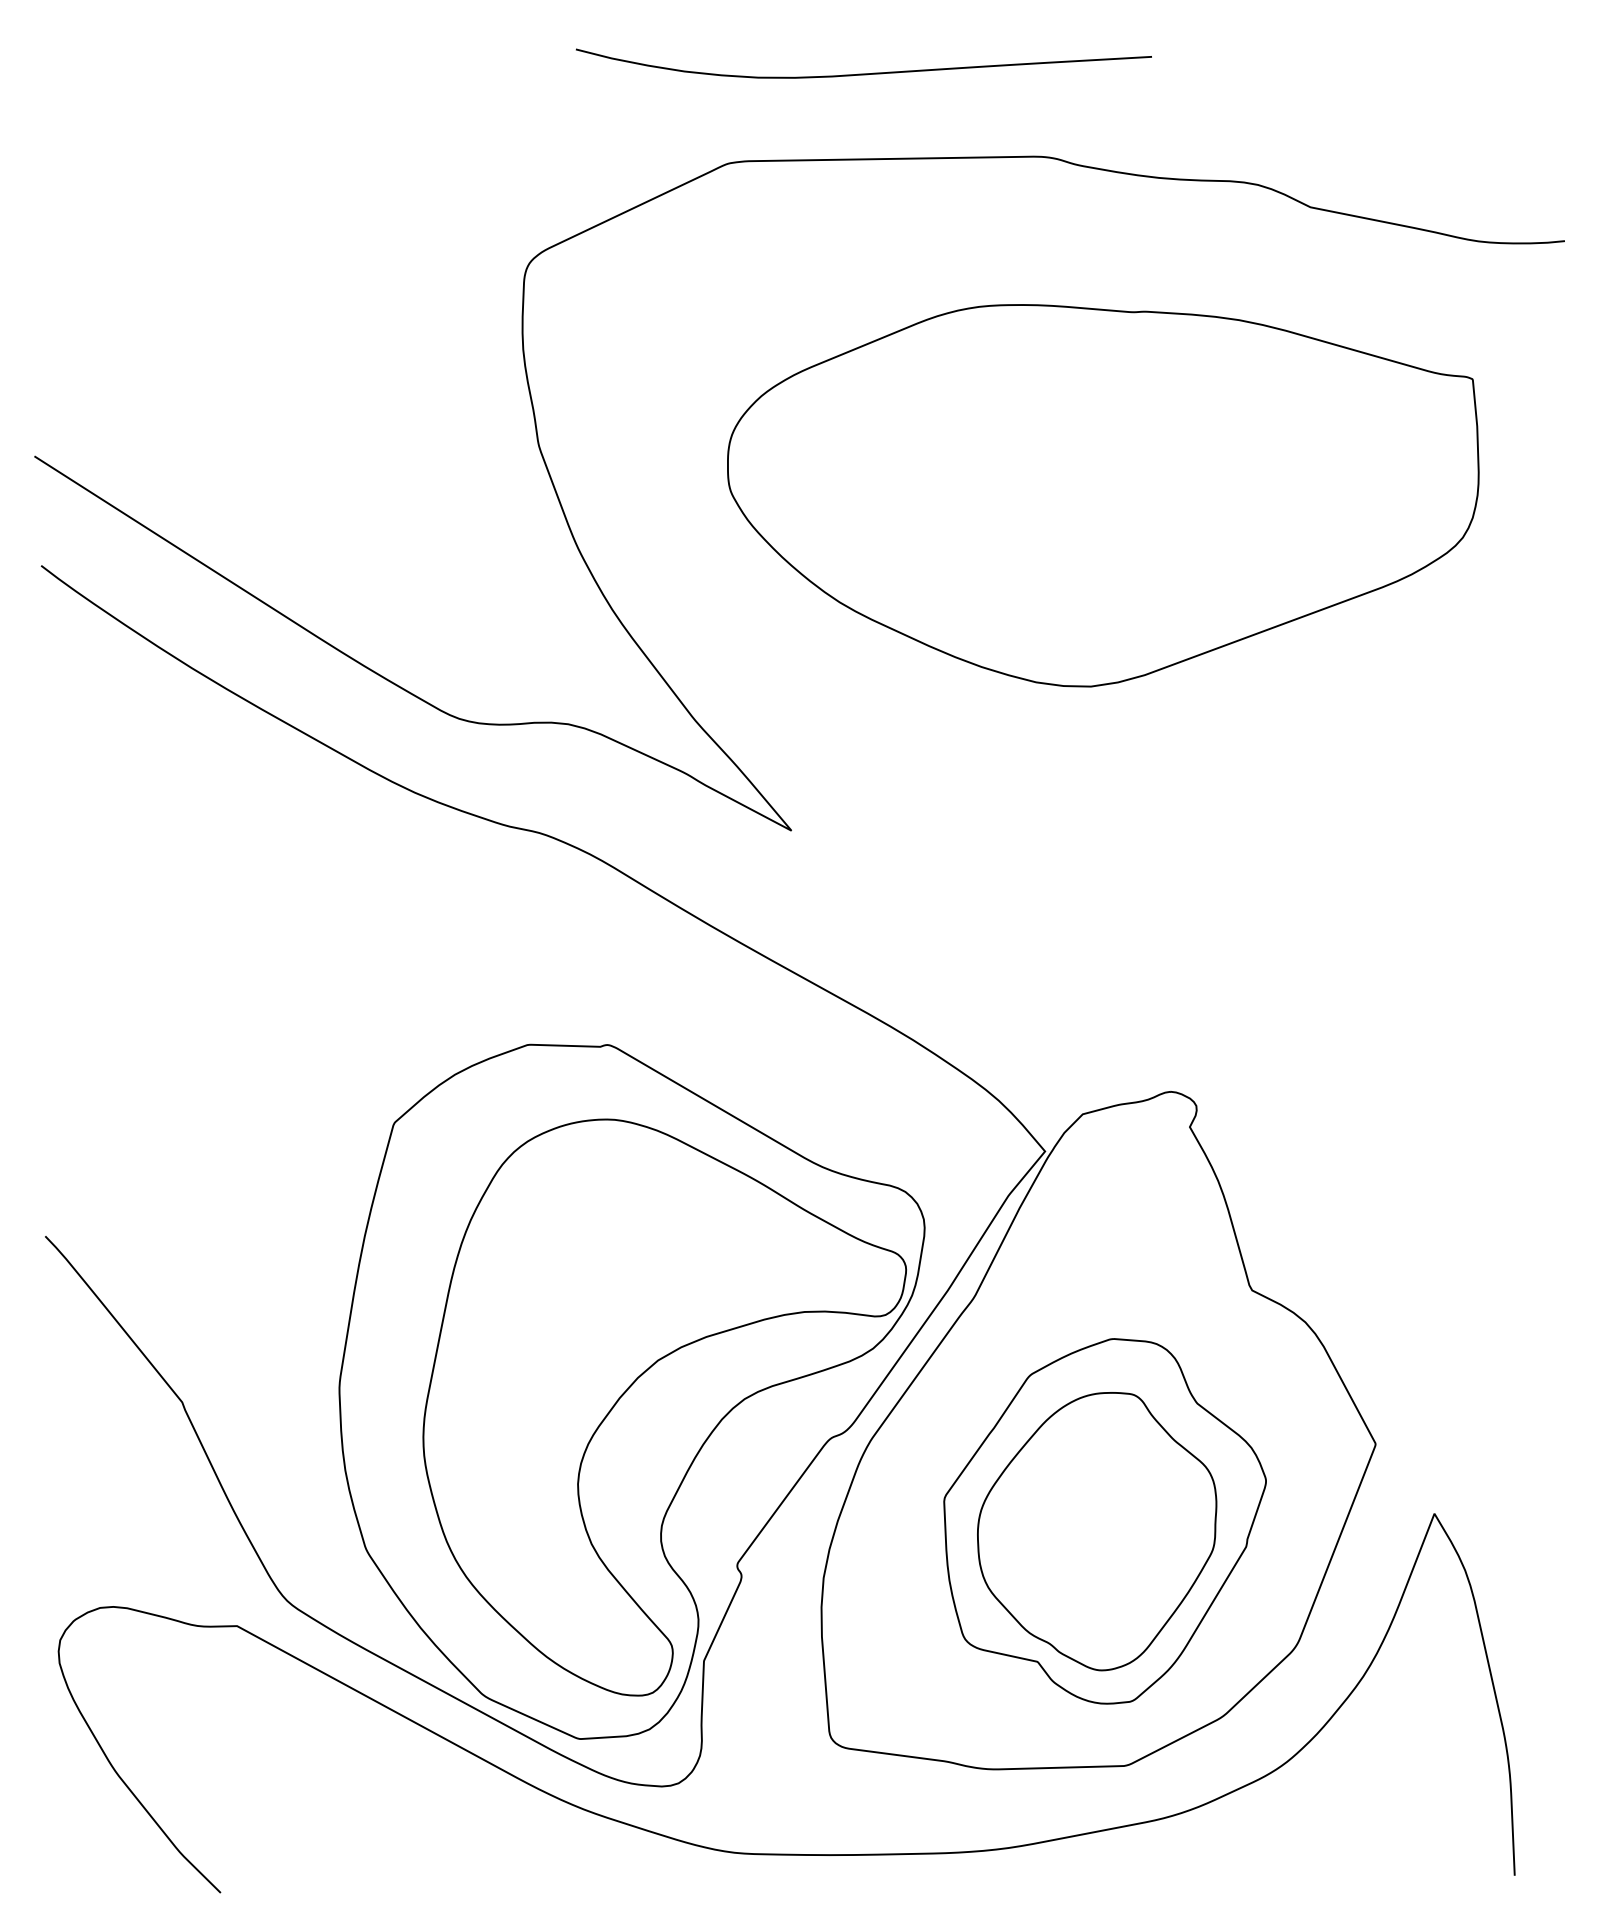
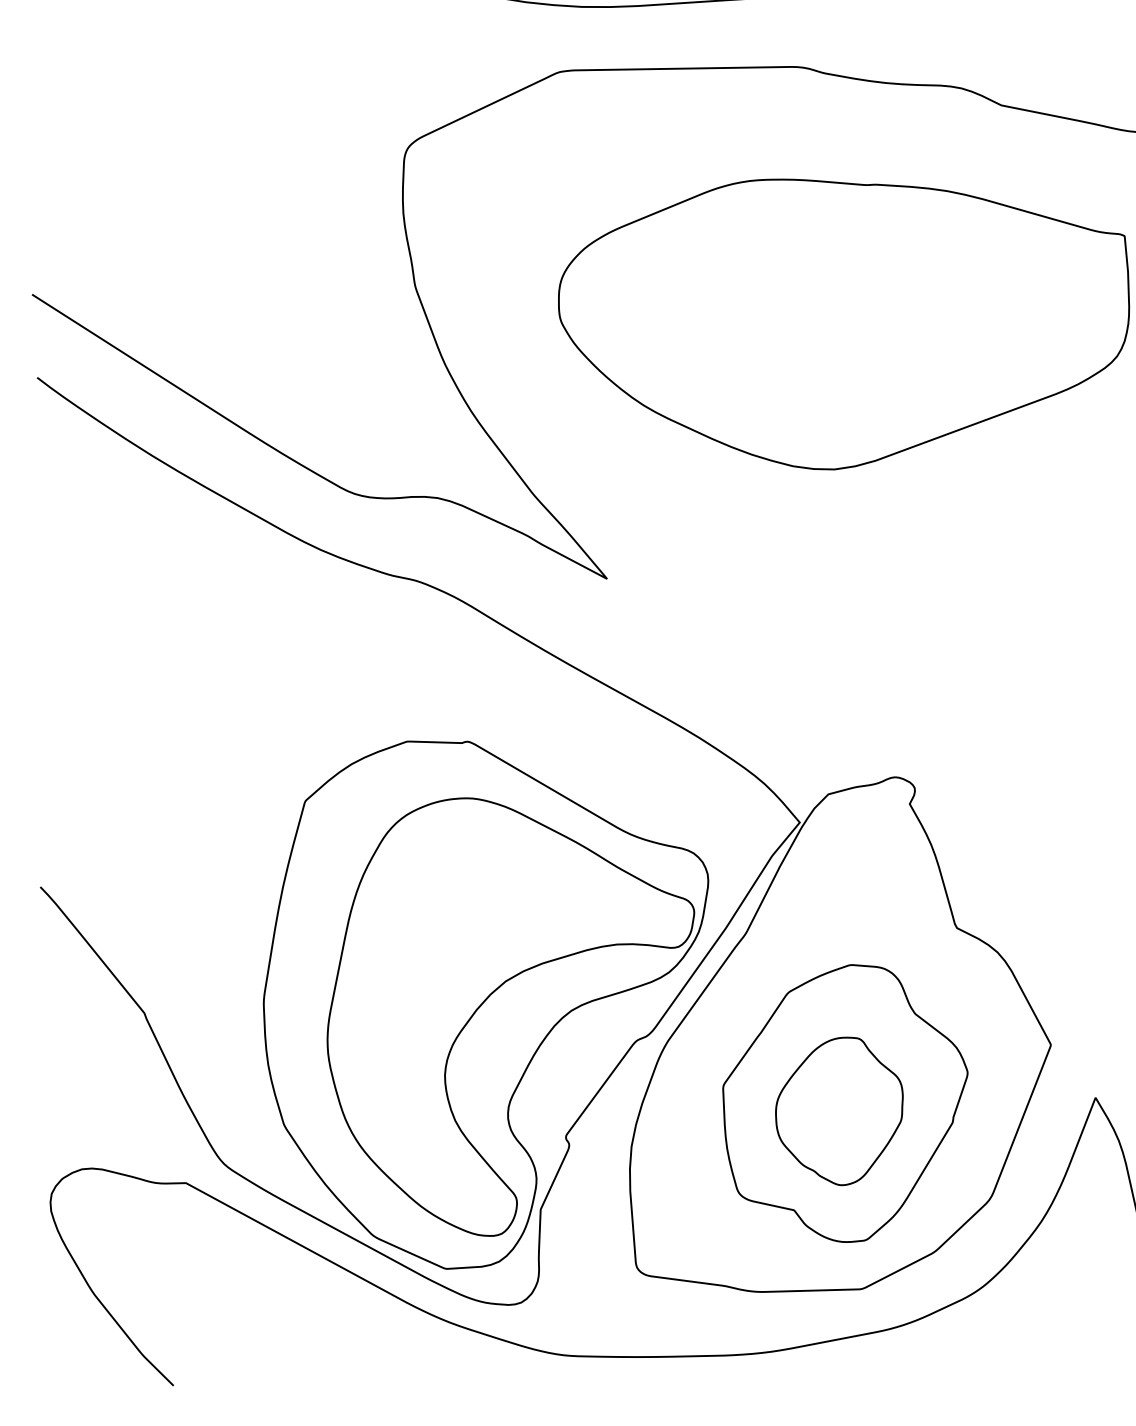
part: (1097, 1531) -> (839, 1111), size x0.7

